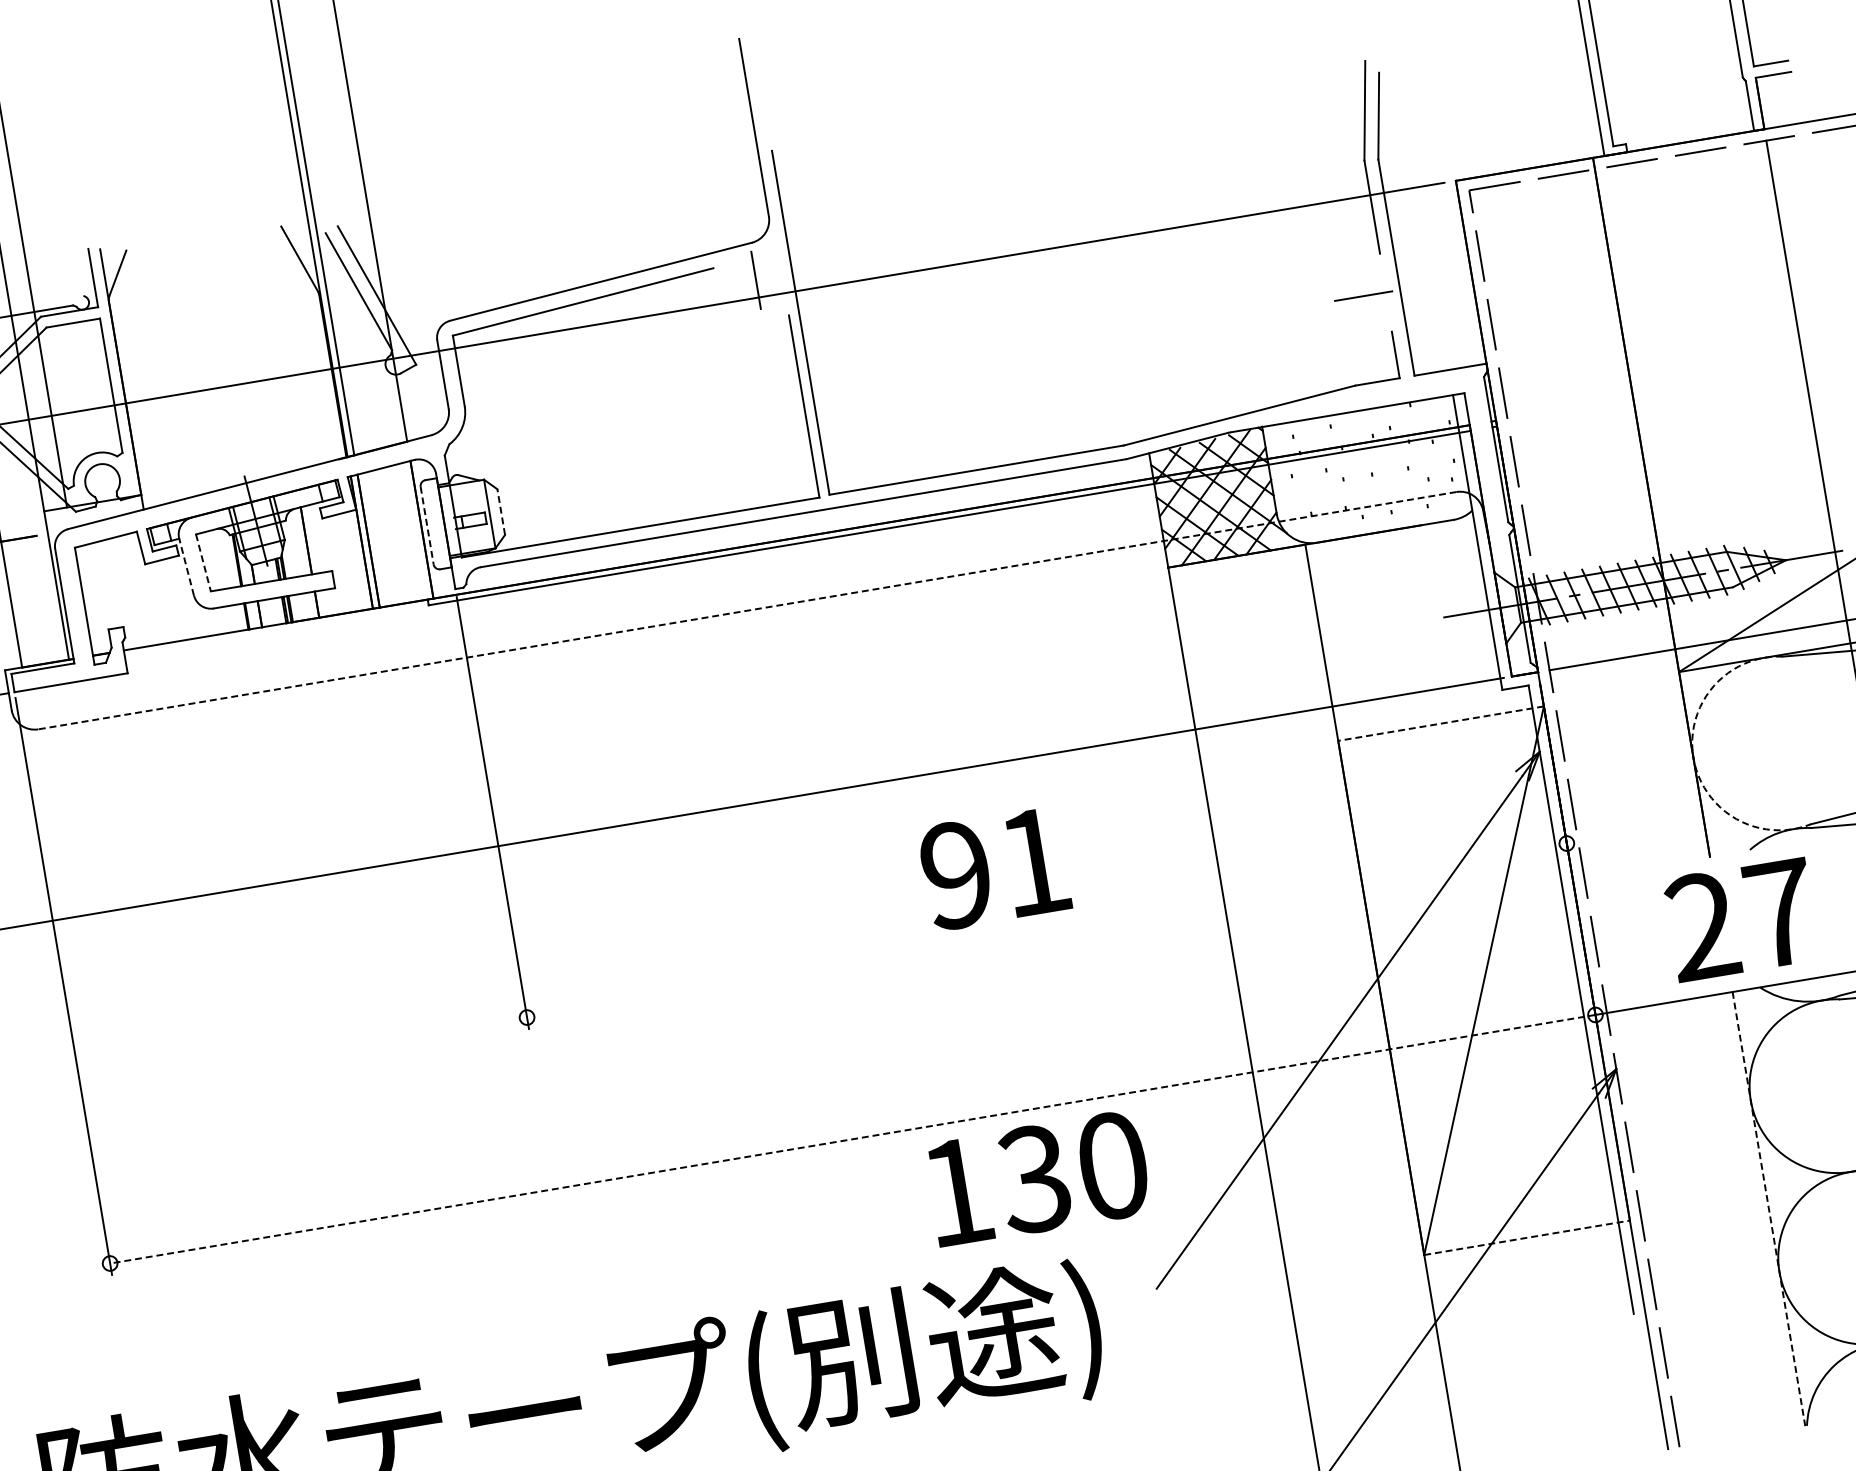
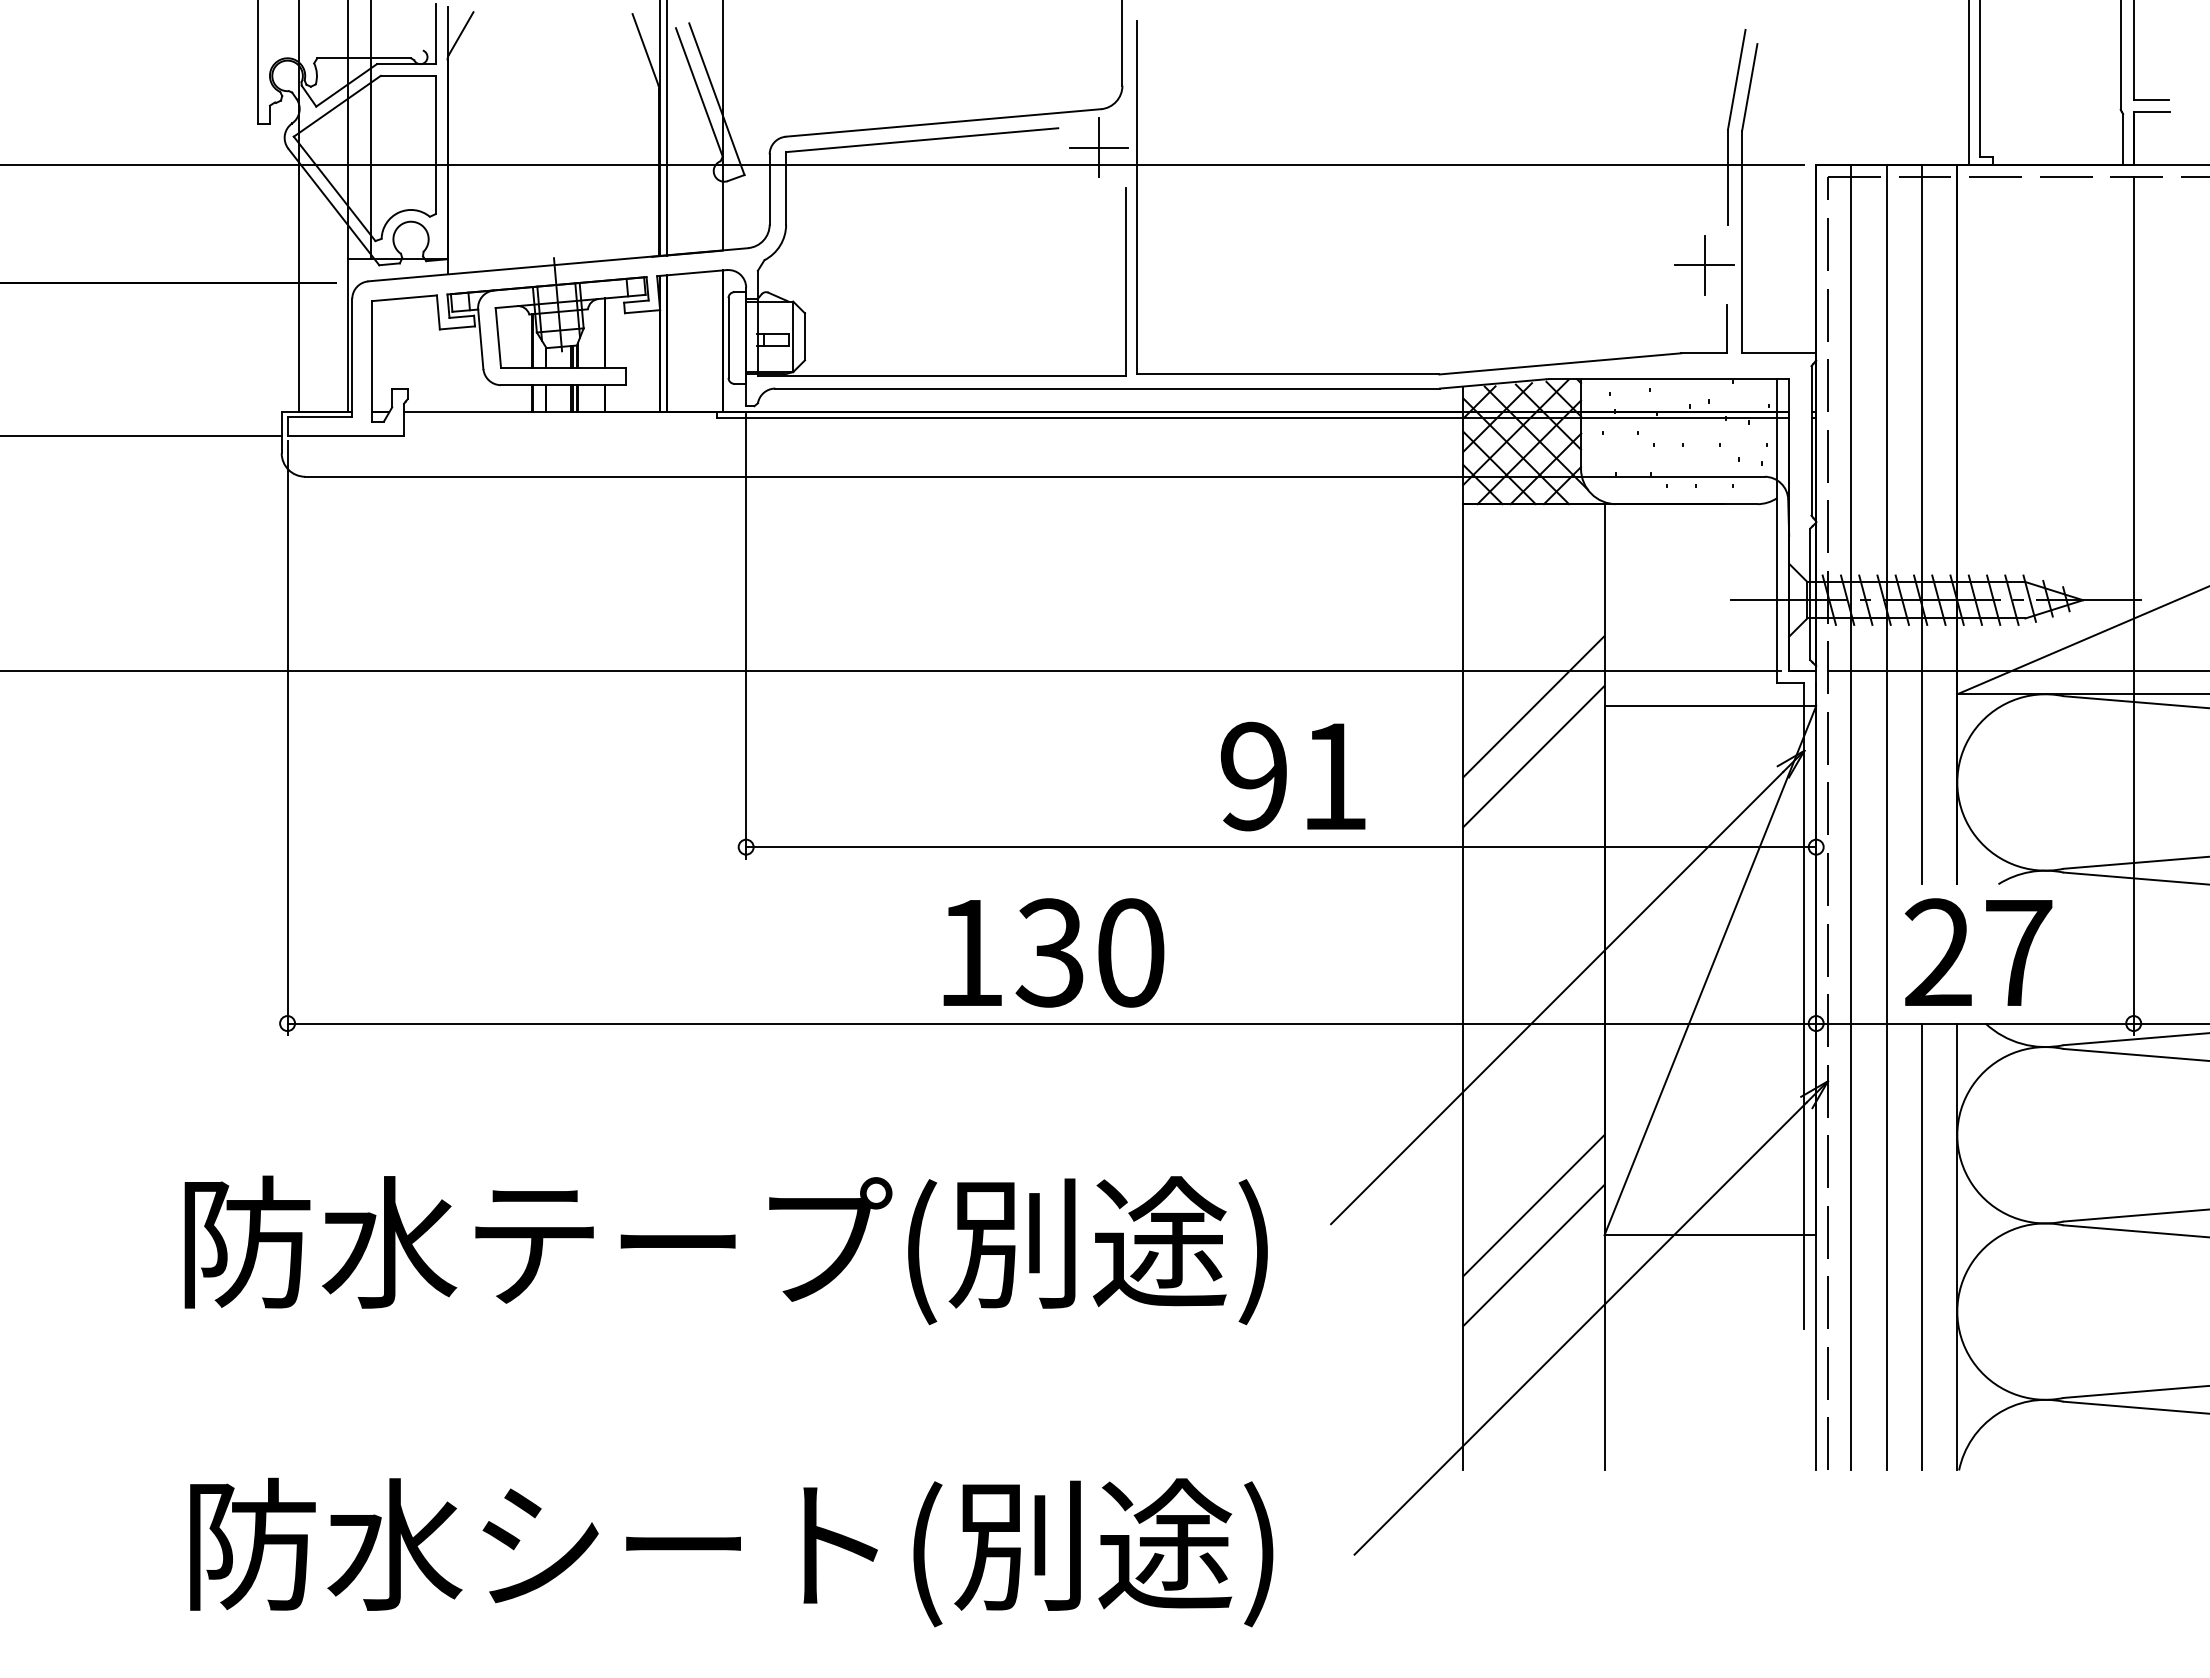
line: (755, 280) -> (1098, 147), added
line: (1363, 295) -> (1704, 264), added
line: (500, 511) -> (804, 336), dashed -> solid
line: (1617, 512) -> (1922, 524), added
line: (427, 526) -> (728, 338), dashed -> solid
line: (203, 562) -> (498, 337), dashed -> solid
line: (186, 567) -> (480, 339), dashed -> solid
line: (746, 610) -> (1034, 476), dashed -> solid
line: (1441, 724) -> (1710, 706), dashed -> solid
line: (1269, 752) -> (1533, 706), added
arc: (1693, 757) -> (1957, 782), dashed -> solid
line: (1277, 801) -> (1533, 756), added
line: (1630, 803) -> (1886, 817), added
line: (1596, 808) -> (1851, 817), added
text: (994, 868) -> (1293, 776), moved
line: (1047, 930) -> (1281, 847), added
line: (852, 1139) -> (1051, 1023), dashed -> solid
text: (1037, 1178) -> (1053, 952), moved
line: (1769, 1209) -> (1957, 1247), dashed -> solid
line: (1735, 1214) -> (1922, 1246), added
line: (1350, 1237) -> (1533, 1205), added
line: (1527, 1238) -> (1710, 1235), dashed -> solid
line: (1358, 1285) -> (1533, 1254), added

